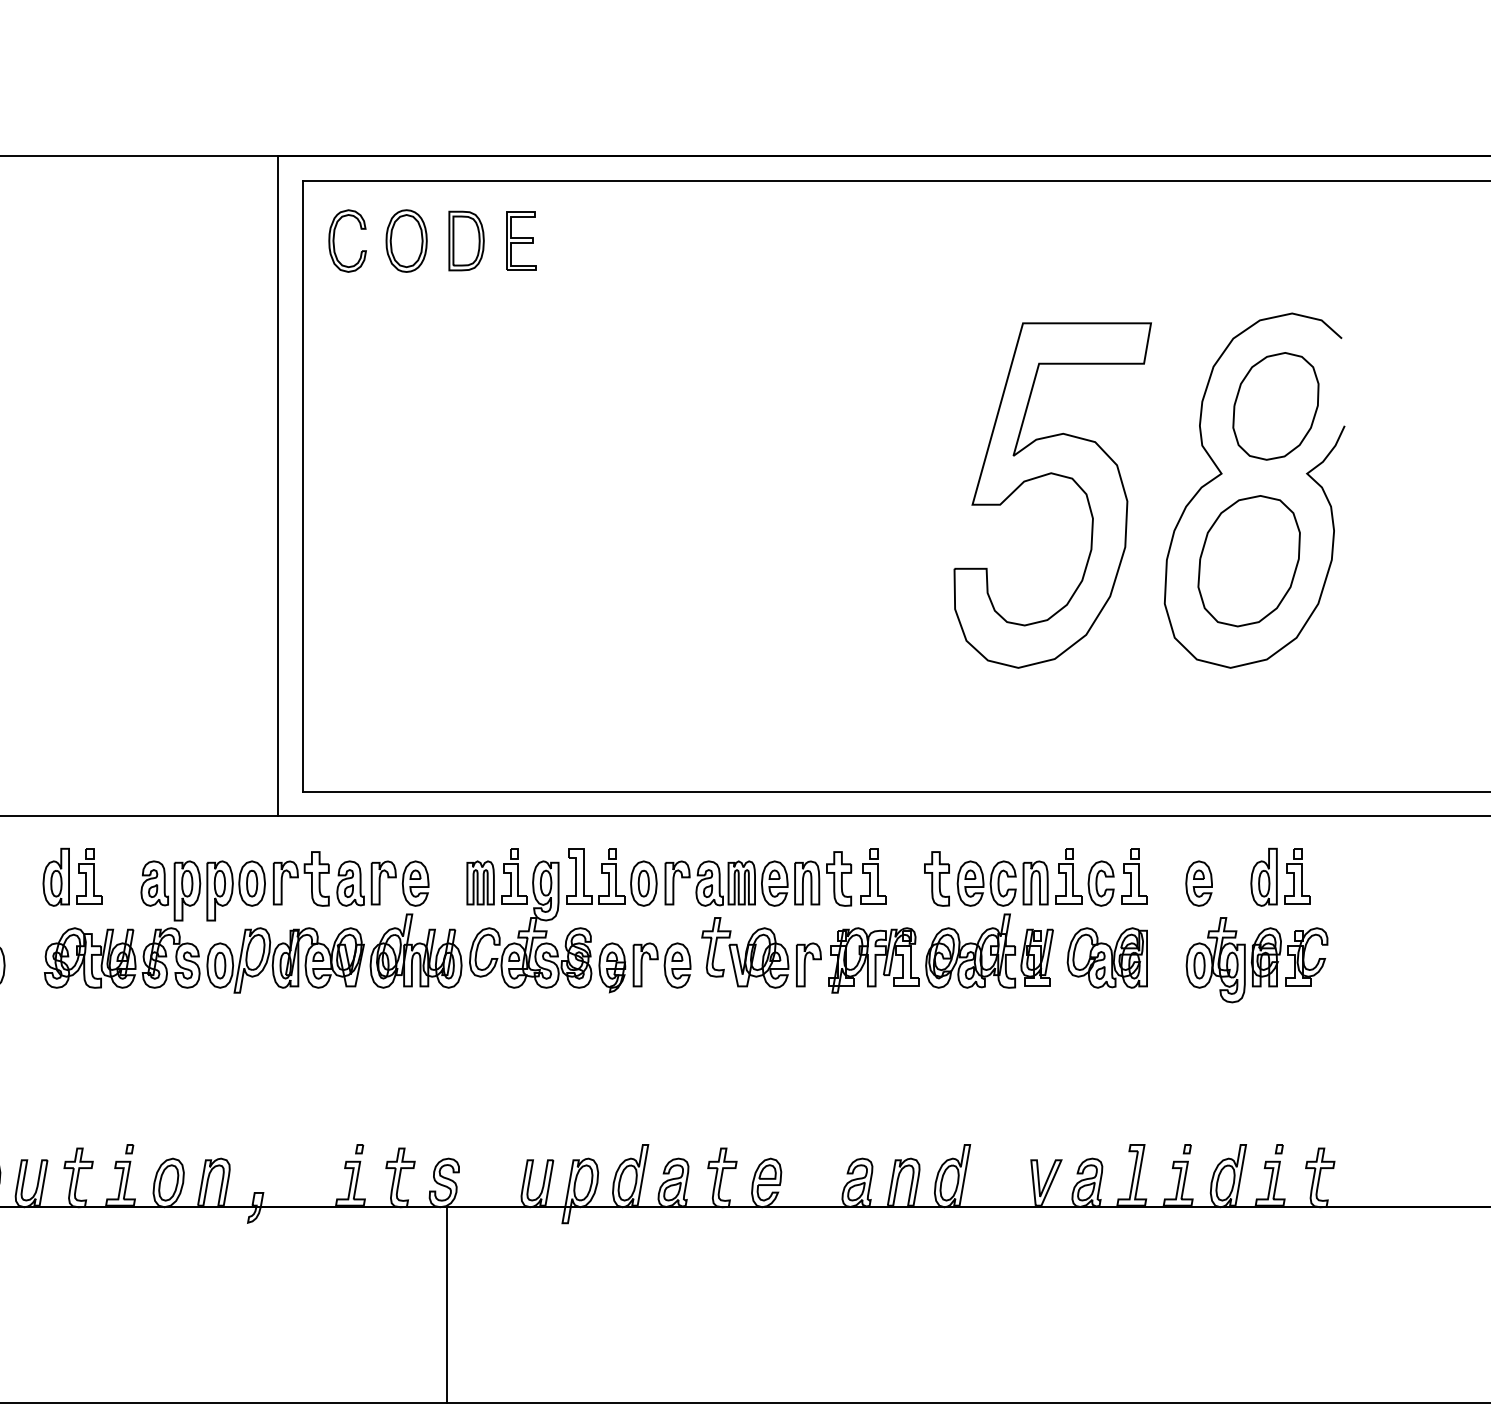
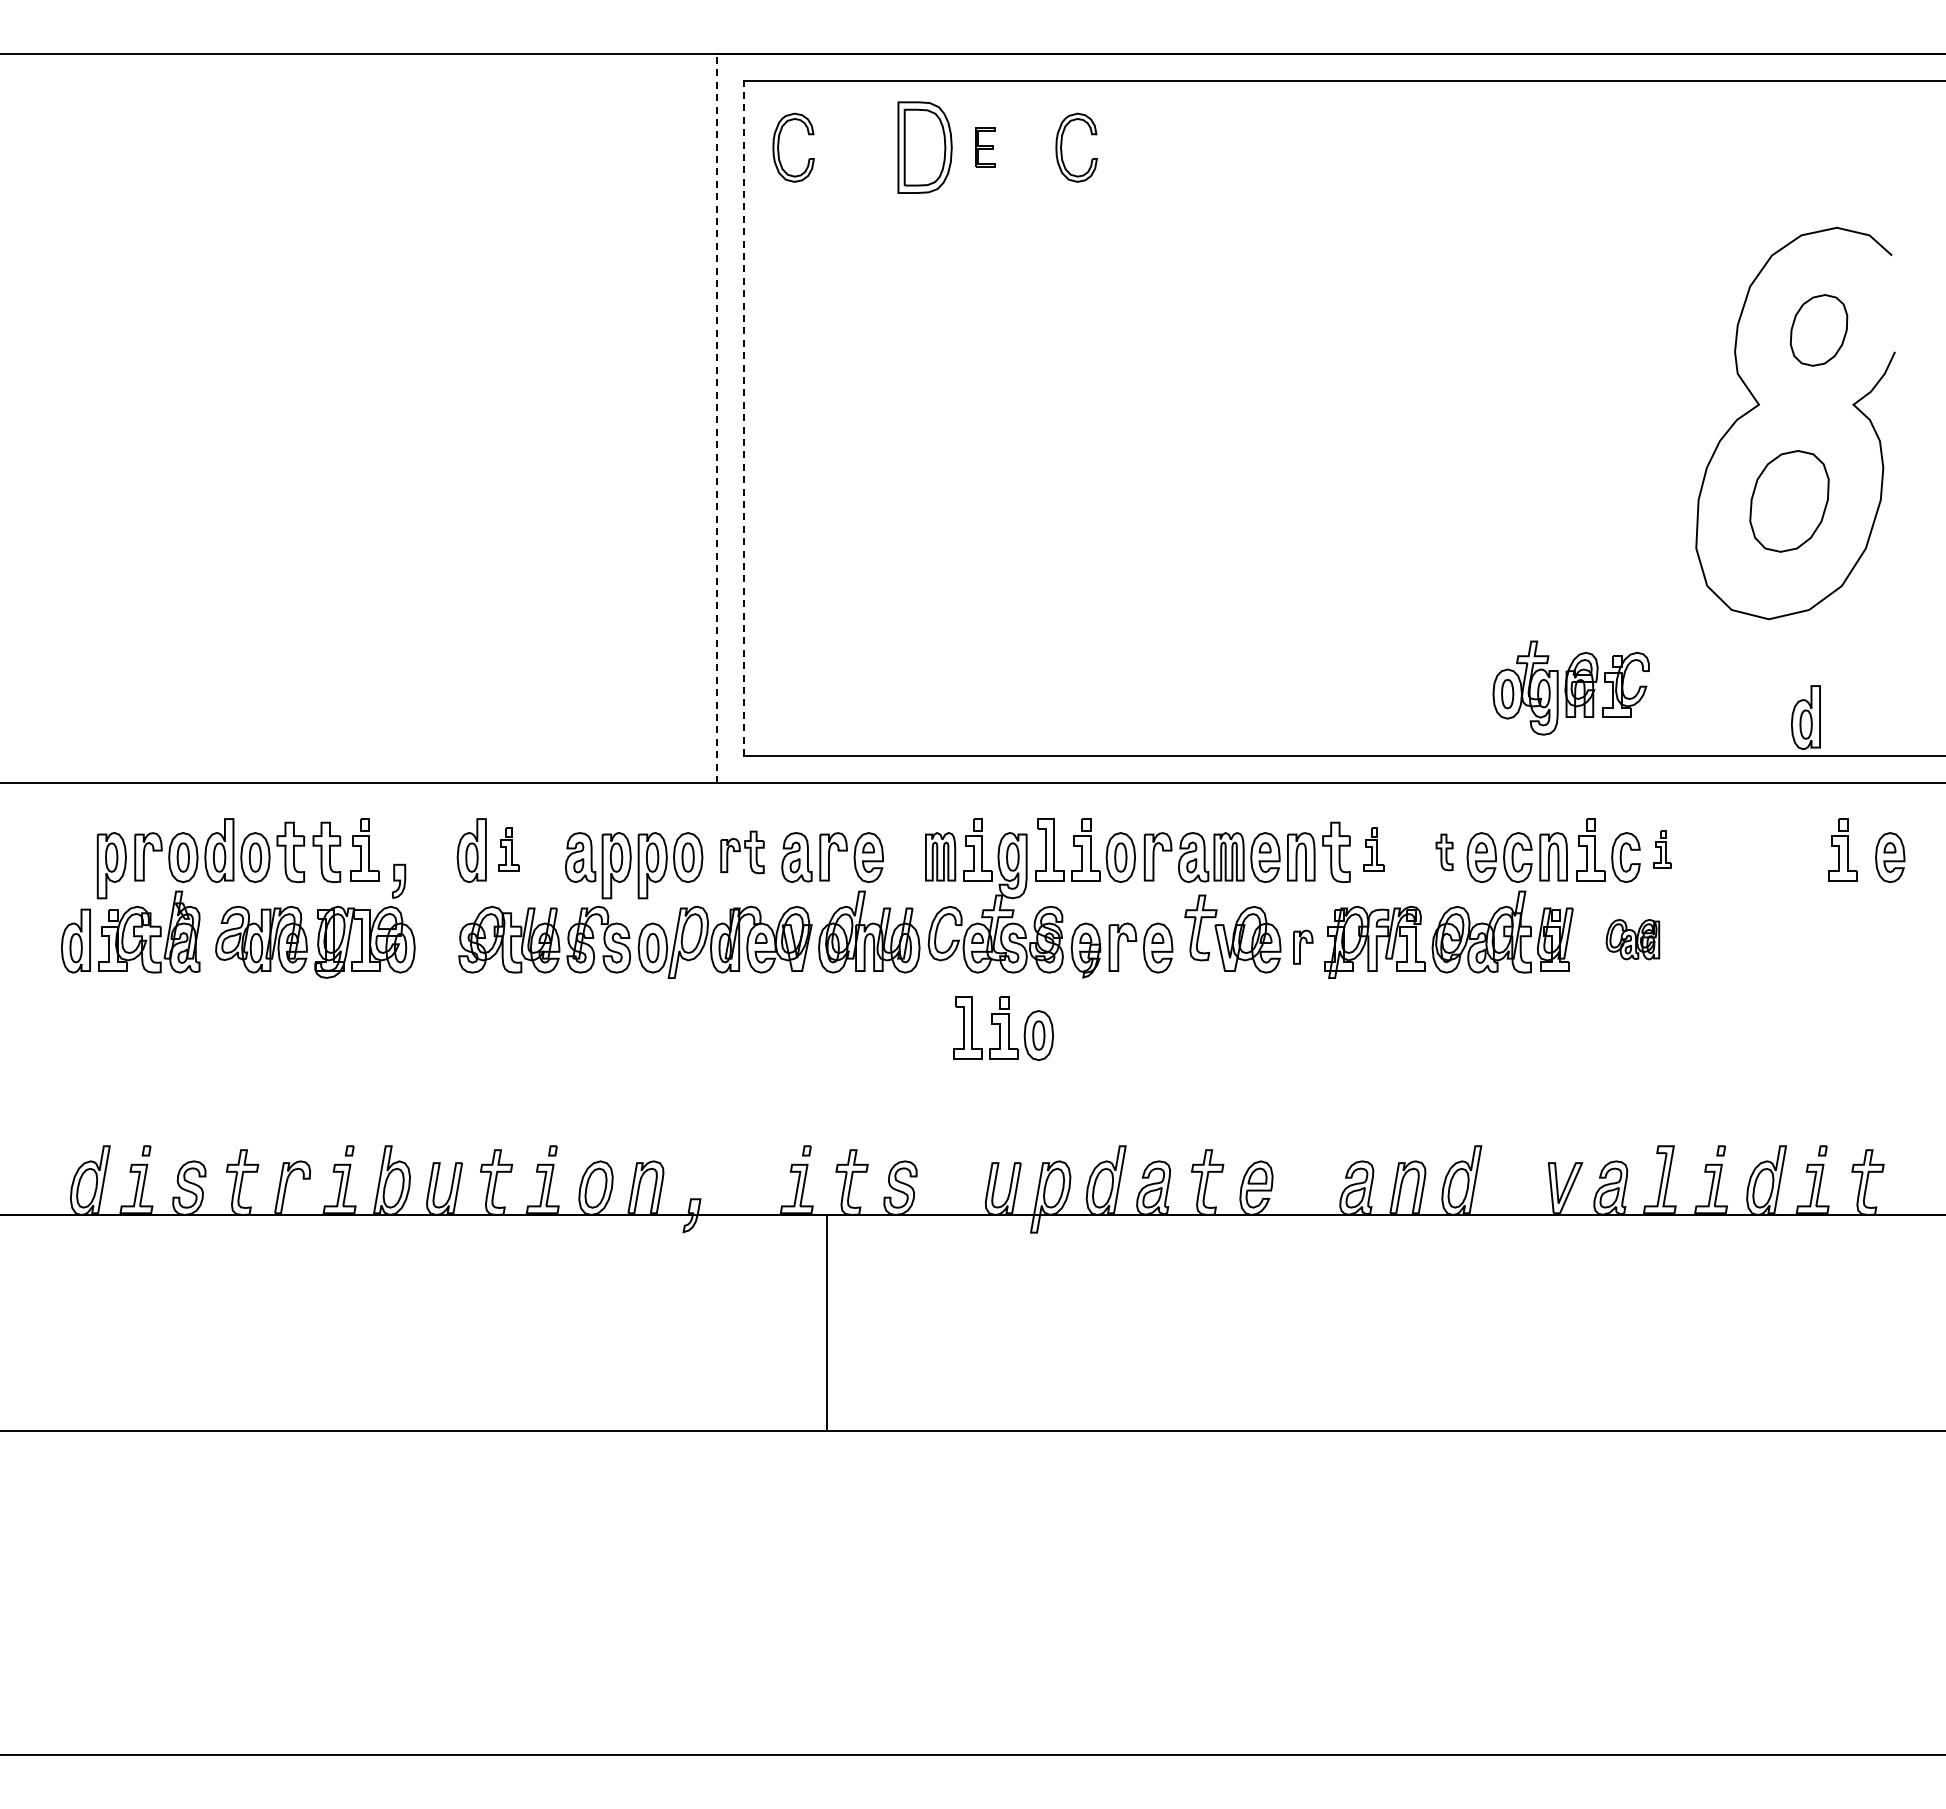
part: (591, 239) -> (1062, 145), added
part: (406, 240) -> (858, 147), removed
part: (466, 240) -> (924, 147), size x1.4
part: (521, 240) -> (985, 147), size x0.6
part: (1275, 406) -> (1818, 330), size x0.6
part: (1058, 476) -> (1578, 407), removed
line: (278, 486) -> (717, 418), solid -> dashed
line: (303, 486) -> (744, 418), solid -> dashed
part: (1249, 561) -> (1789, 501), size x0.7
part: (89, 876) -> (508, 849), size x0.7
part: (872, 876) -> (1373, 849), size x0.7
part: (1134, 876) -> (1662, 849), size x0.6
part: (1263, 877) -> (1805, 717), moved
part: (301, 879) -> (742, 852), size x0.7
part: (936, 879) -> (1444, 852), size x0.6
part: (1199, 883) -> (1890, 857), moved
part: (1107, 957) -> (1632, 939), size x0.6
part: (1256, 959) -> (1570, 687), moved
part: (809, 964) -> (1303, 946), size x0.7
part: (537, 1038) -> (1003, 1028), added
line: (446, 1304) -> (826, 1322), moved

